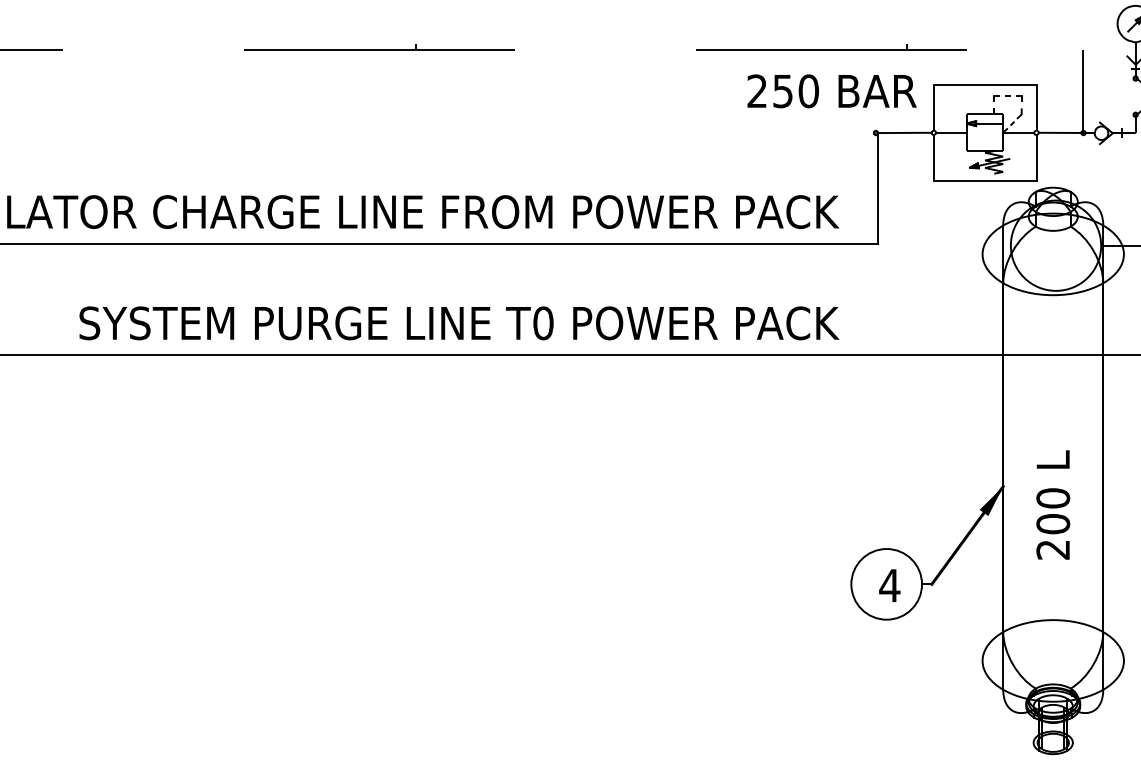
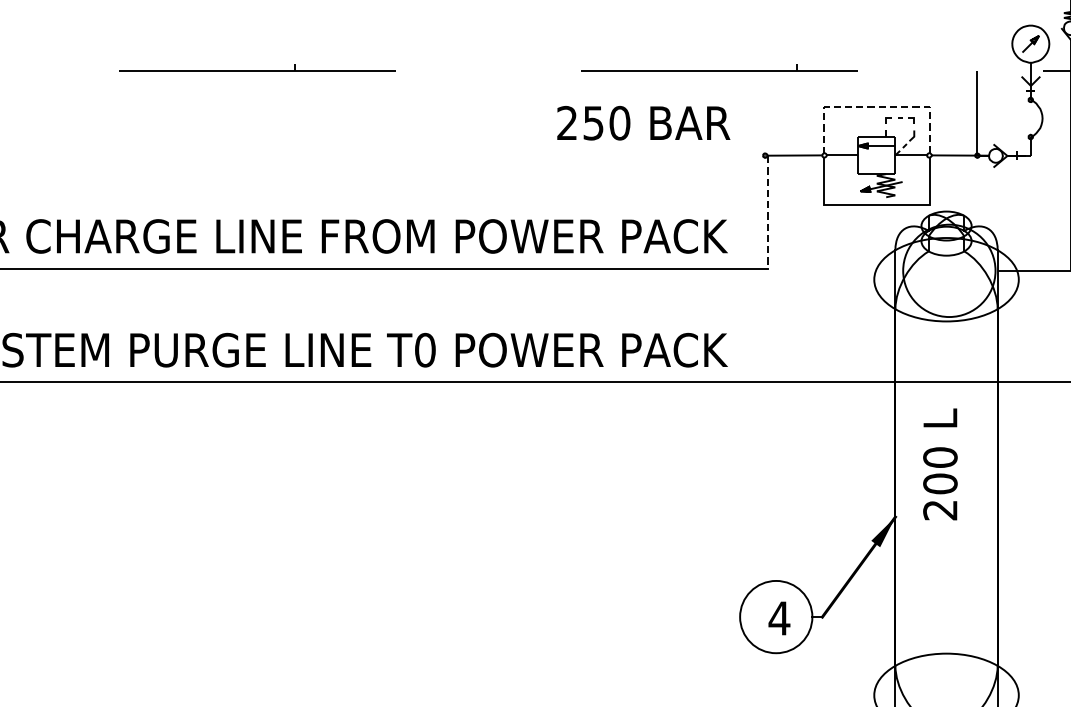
line: (984, 85) -> (876, 107), solid -> dashed
text: (831, 91) -> (643, 123), moved
line: (878, 189) -> (767, 213), solid -> dashed
text: (1053, 504) -> (940, 463), moved

